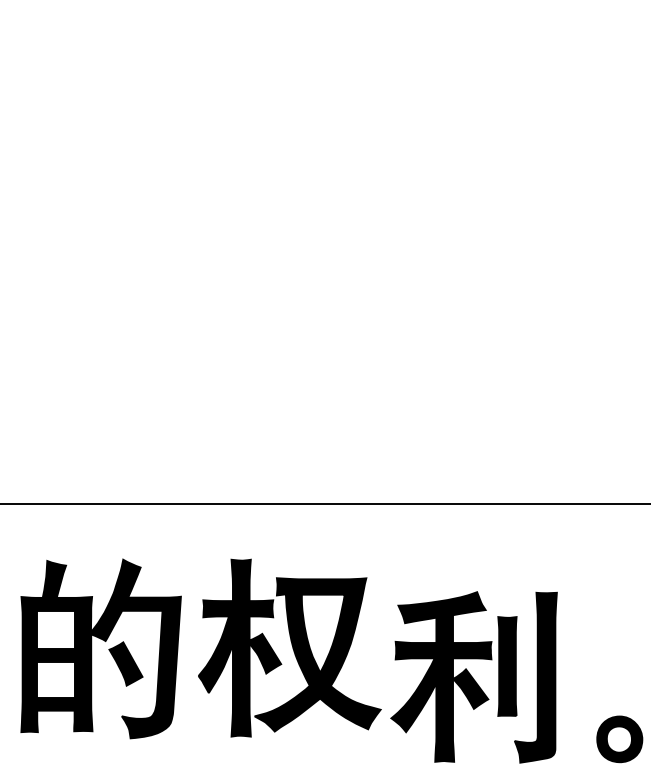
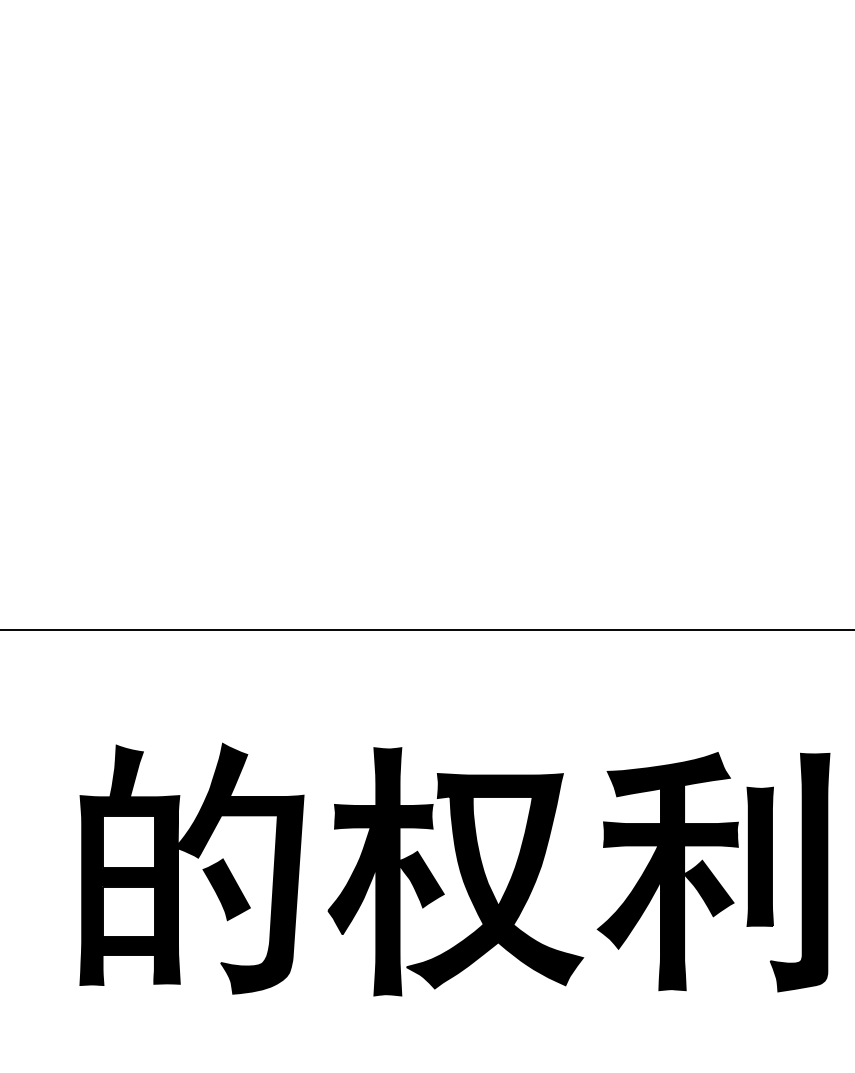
part: (289, 647) -> (455, 870), moved
part: (92, 648) -> (179, 868), moved

